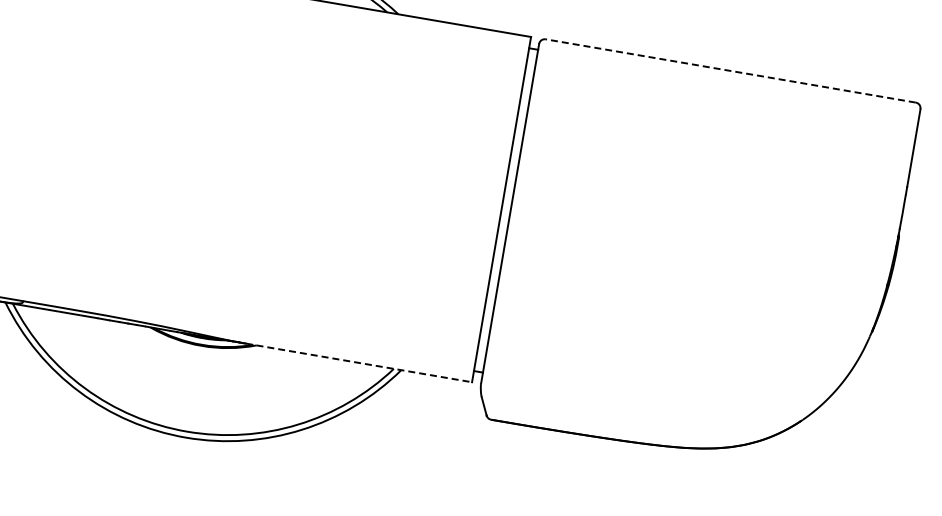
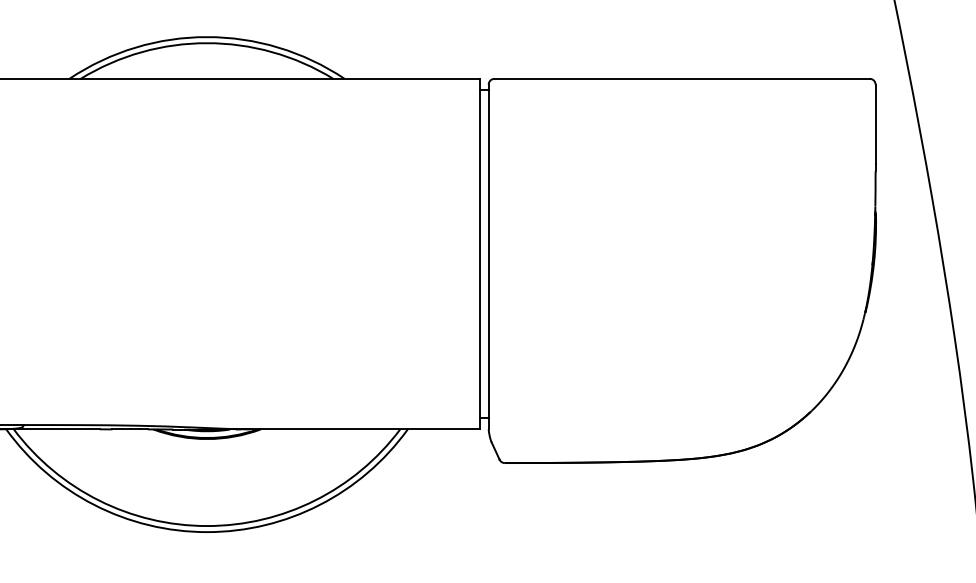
line: (731, 70) -> (682, 78), dashed -> solid
line: (358, 363) -> (364, 429), dashed -> solid

